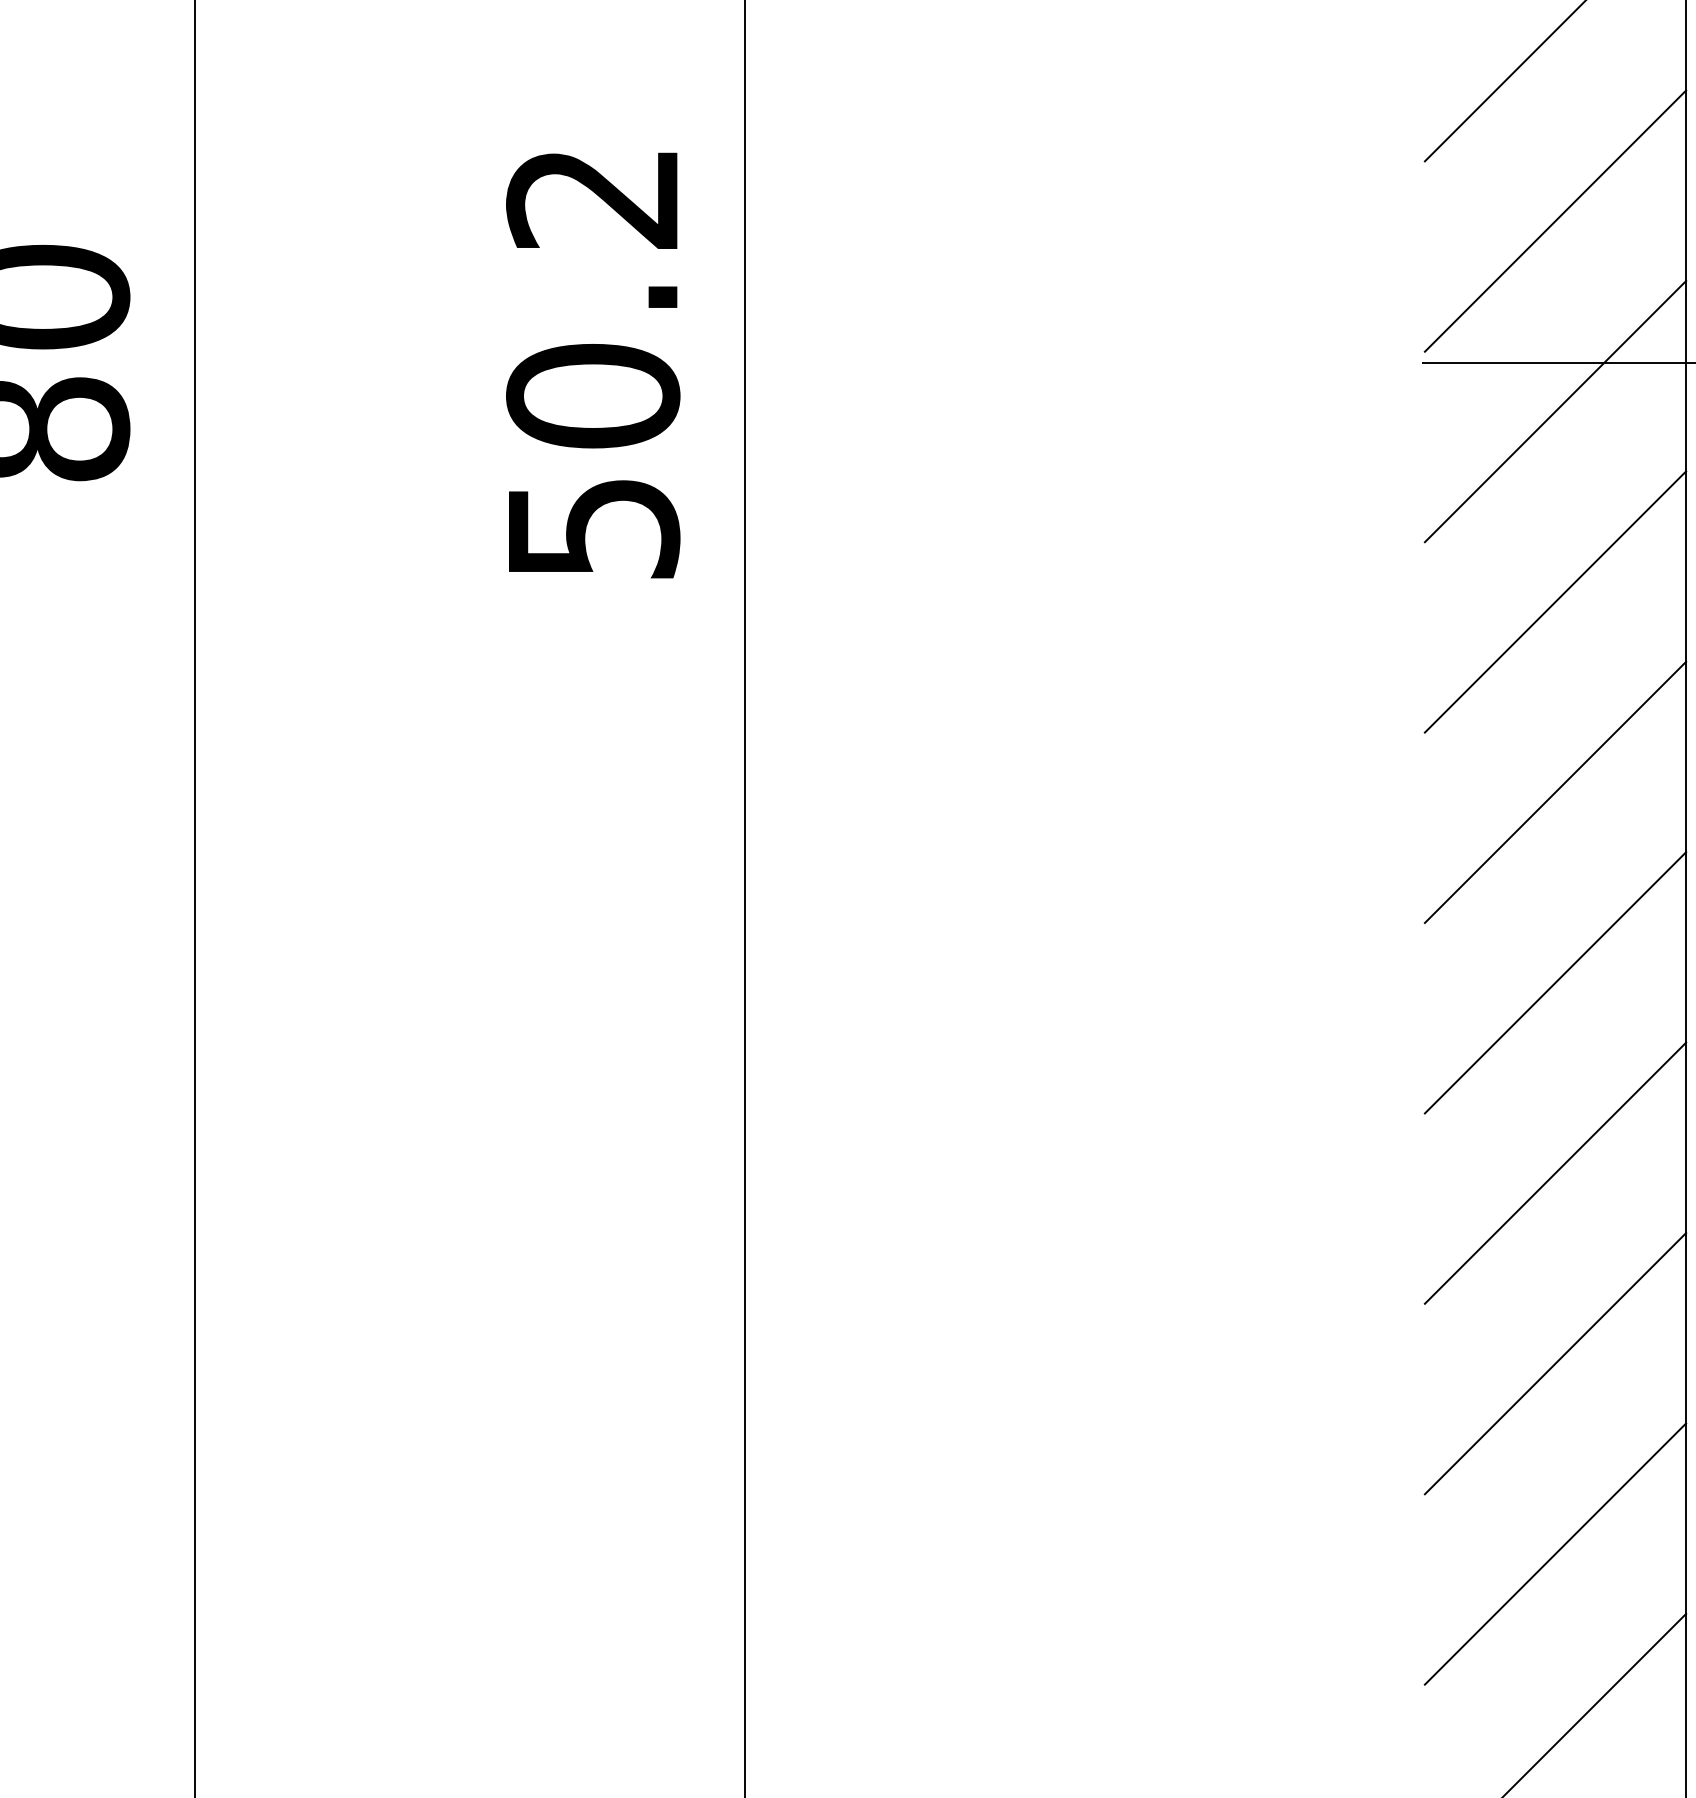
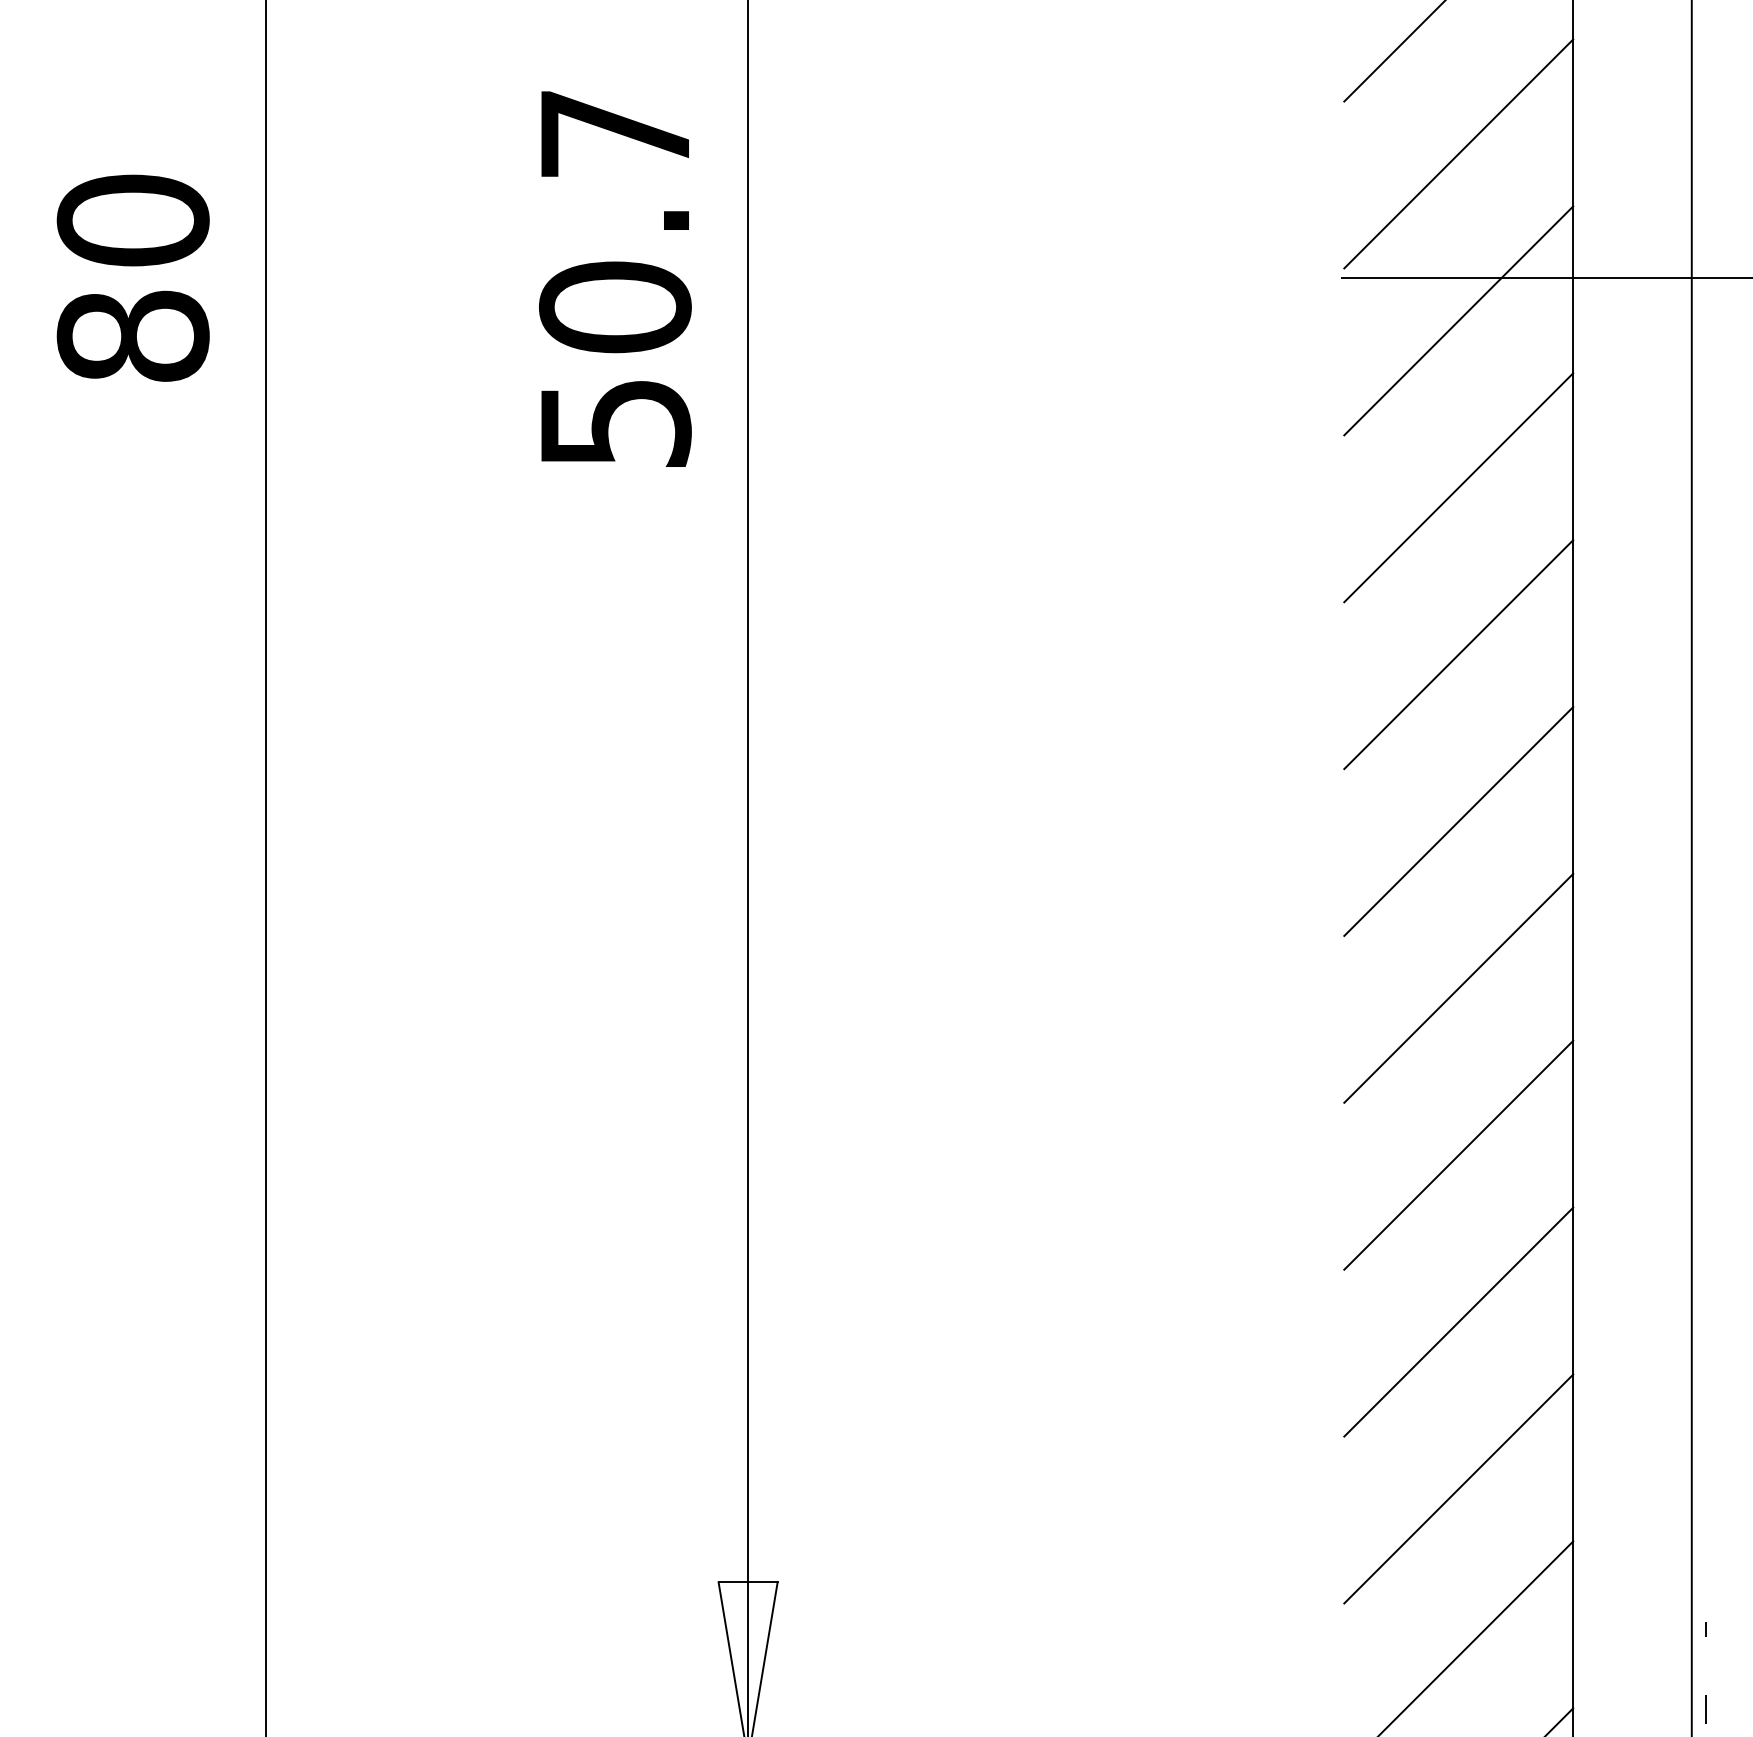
text: (591, 198) -> (613, 134), 50.2 -> 50.7

